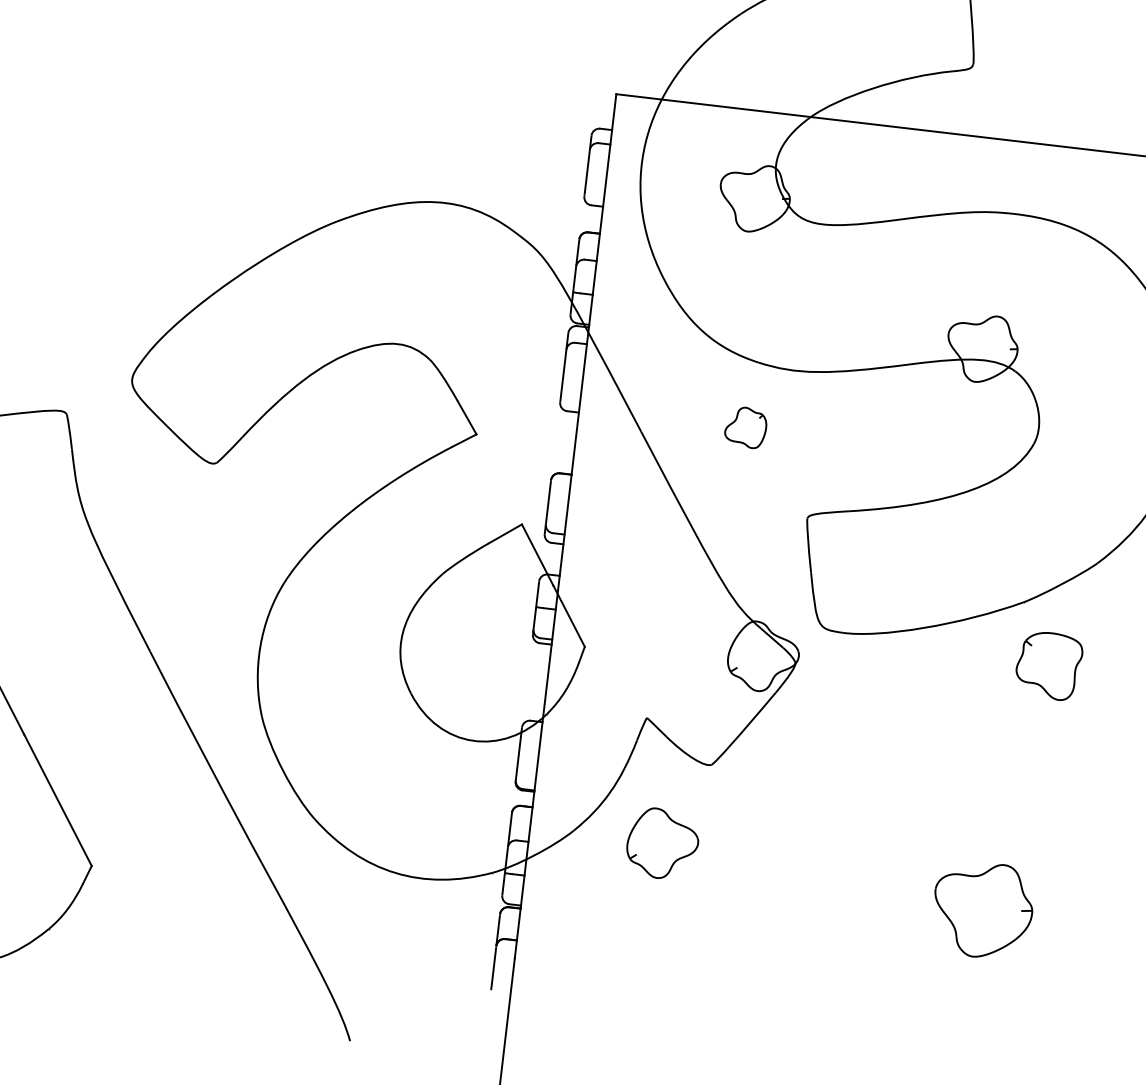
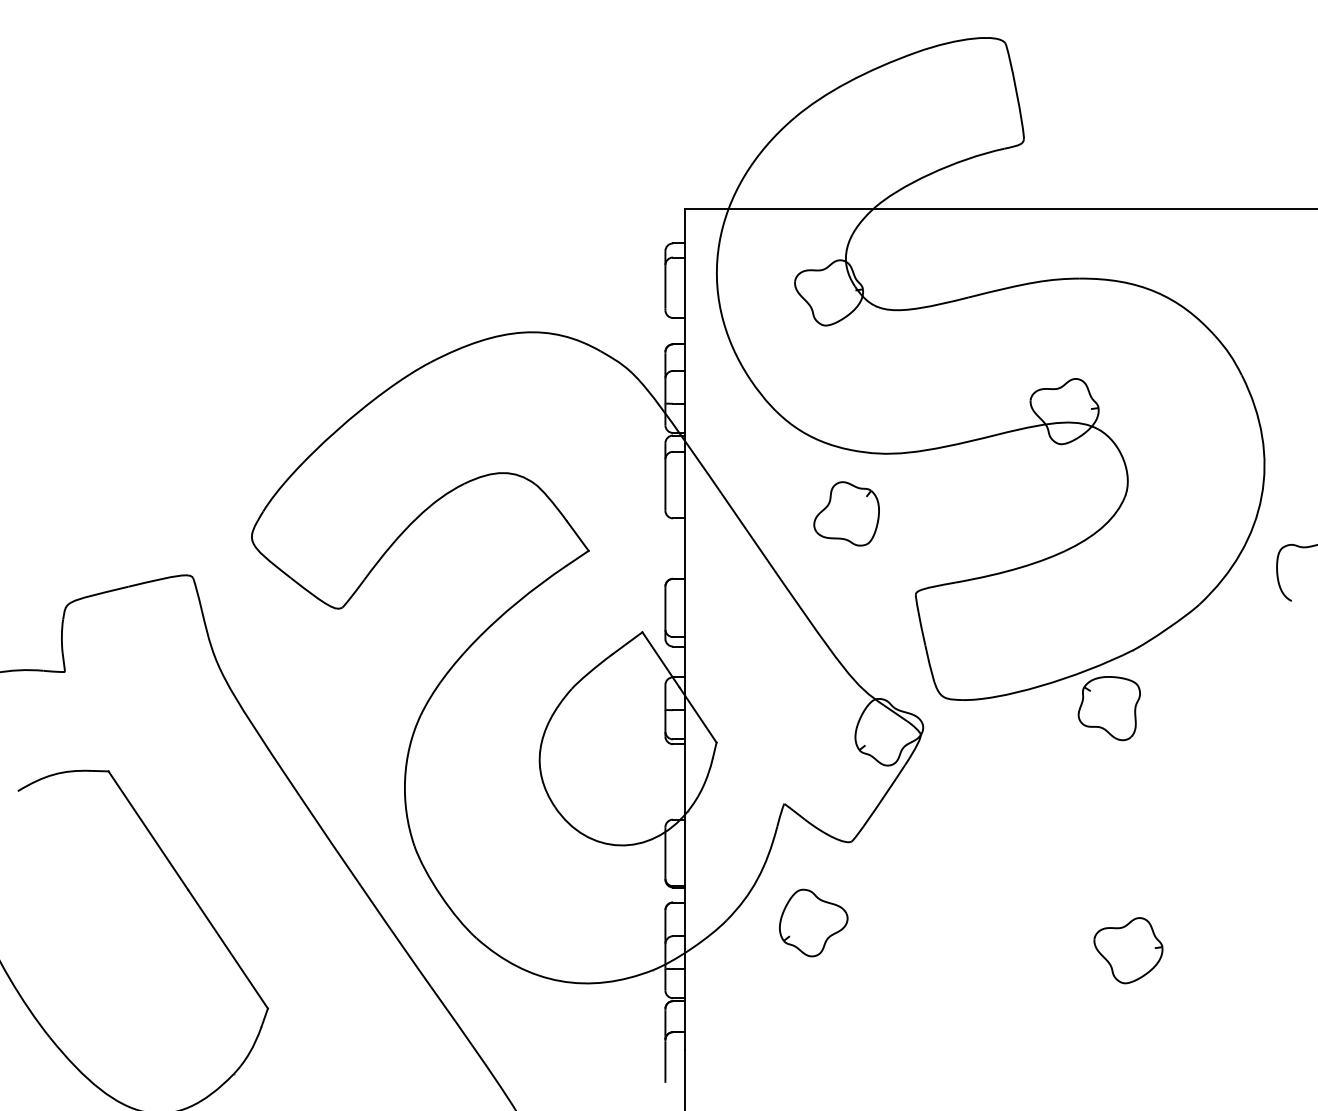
part: (745, 427) -> (846, 513), size x1.67
part: (1048, 665) -> (1108, 708), moved
part: (982, 910) -> (1128, 950), size x0.71

